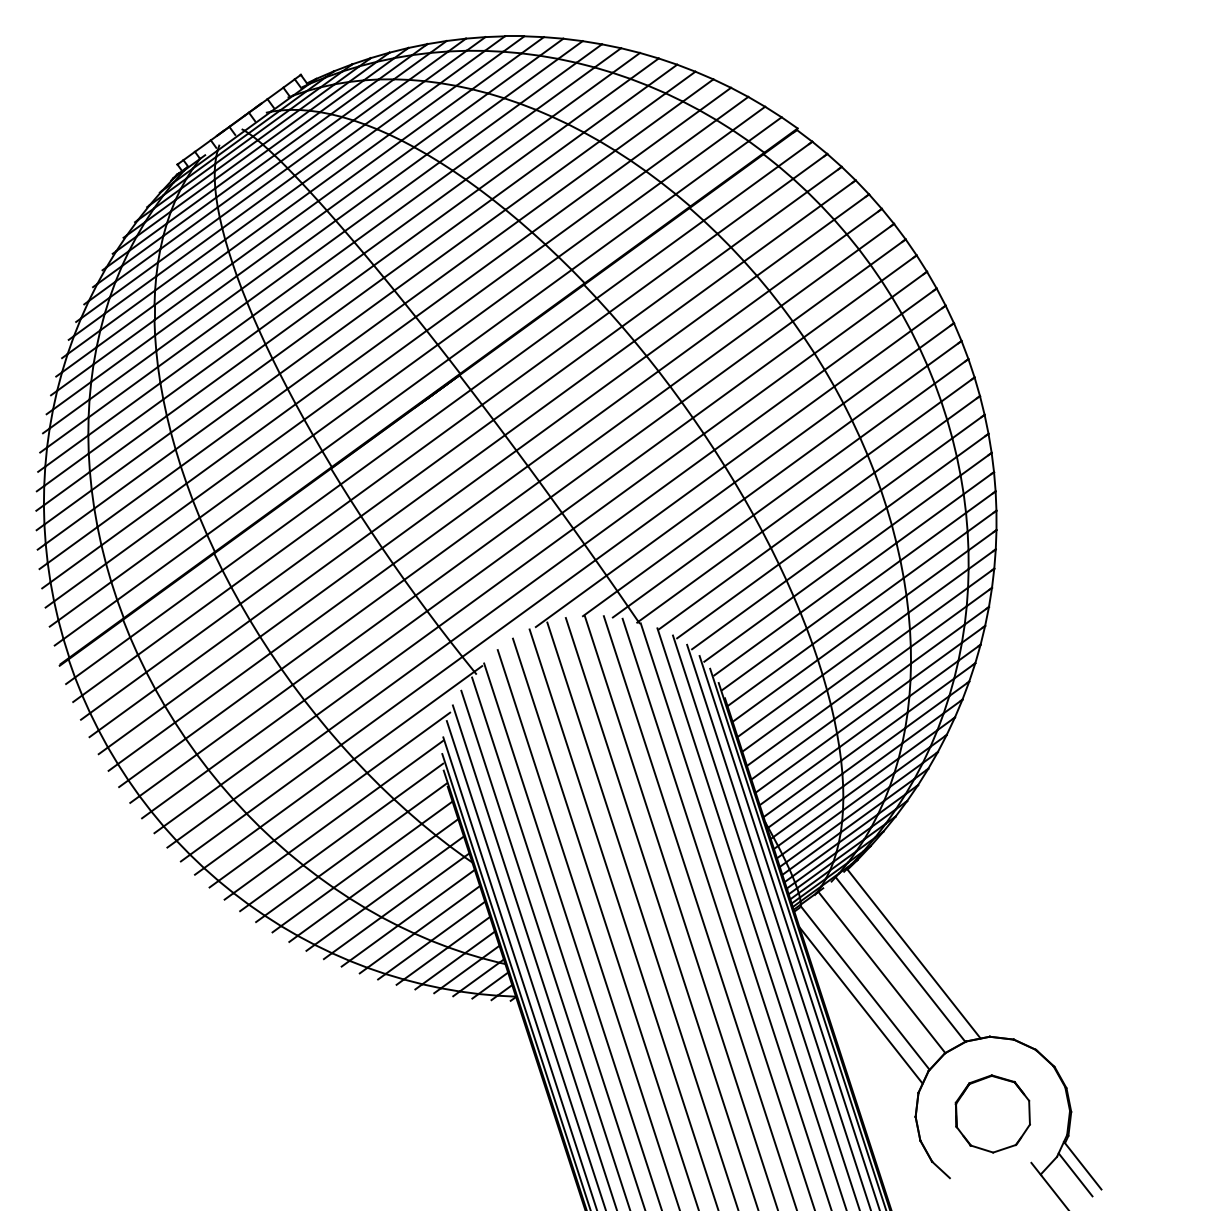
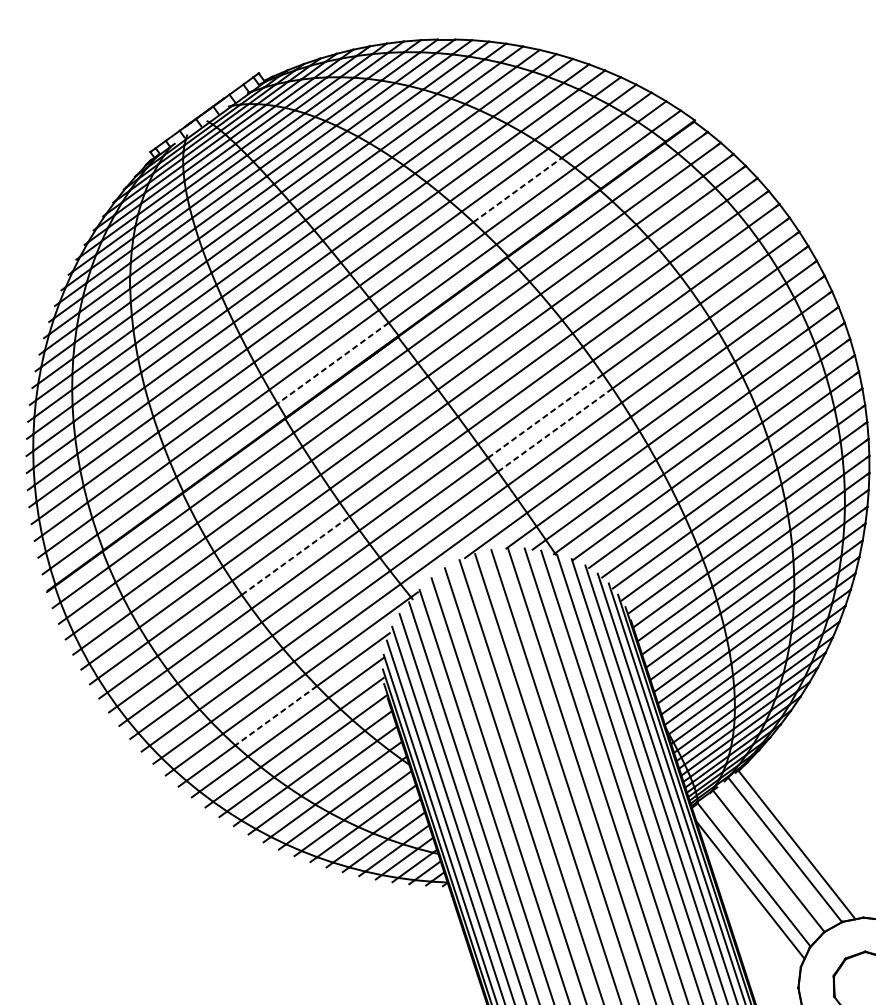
line: (596, 207) -> (518, 189), solid -> dashed
line: (385, 405) -> (333, 363), solid -> dashed
line: (627, 465) -> (545, 416), solid -> dashed
line: (638, 481) -> (555, 430), solid -> dashed
line: (342, 624) -> (295, 555), solid -> dashed
line: (320, 807) -> (276, 716), solid -> dashed

